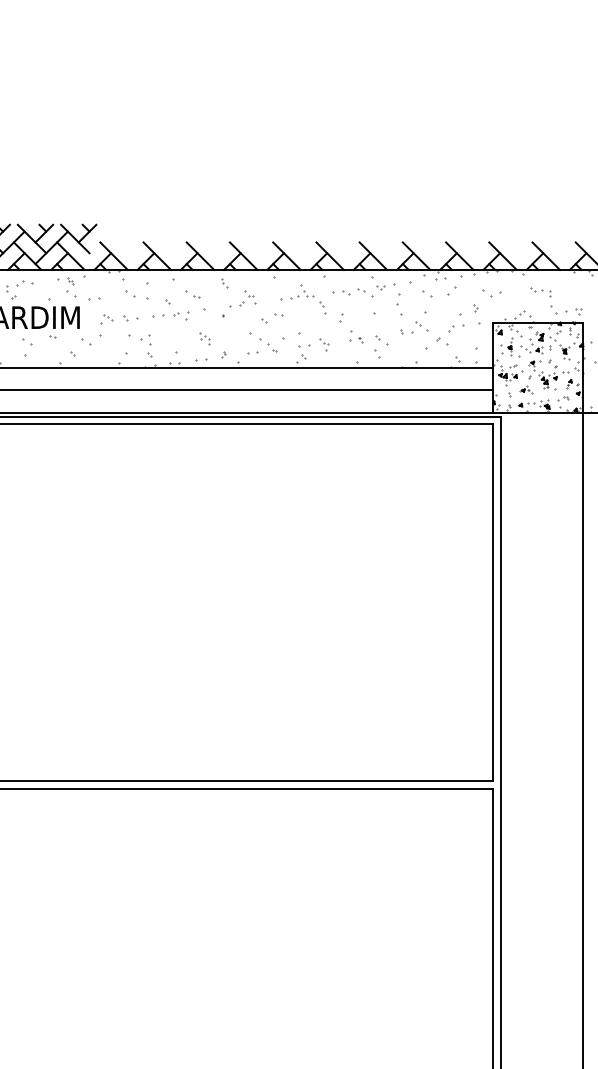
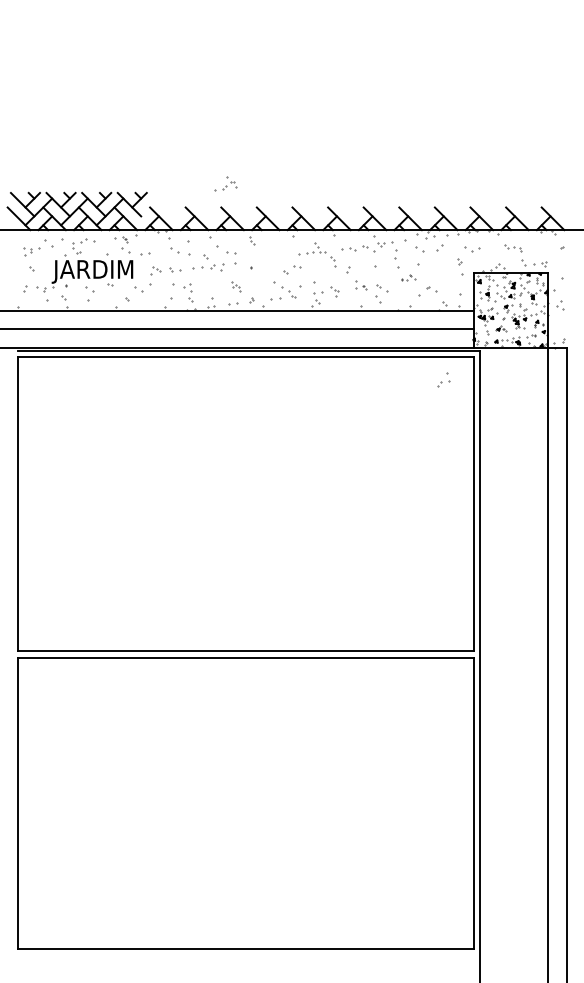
part: (191, 294) -> (225, 250), size x1.6
part: (242, 298) -> (225, 183), moved
part: (456, 322) -> (443, 379), moved
part: (414, 327) -> (408, 277), size x0.6

